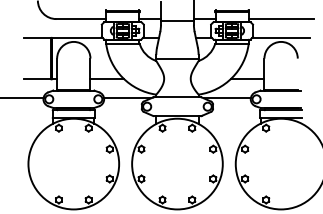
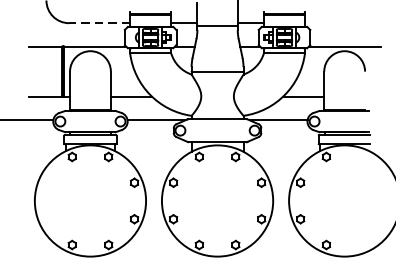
line: (81, 19) -> (99, 23), solid -> dashed
line: (280, 19) -> (343, 23), removed

